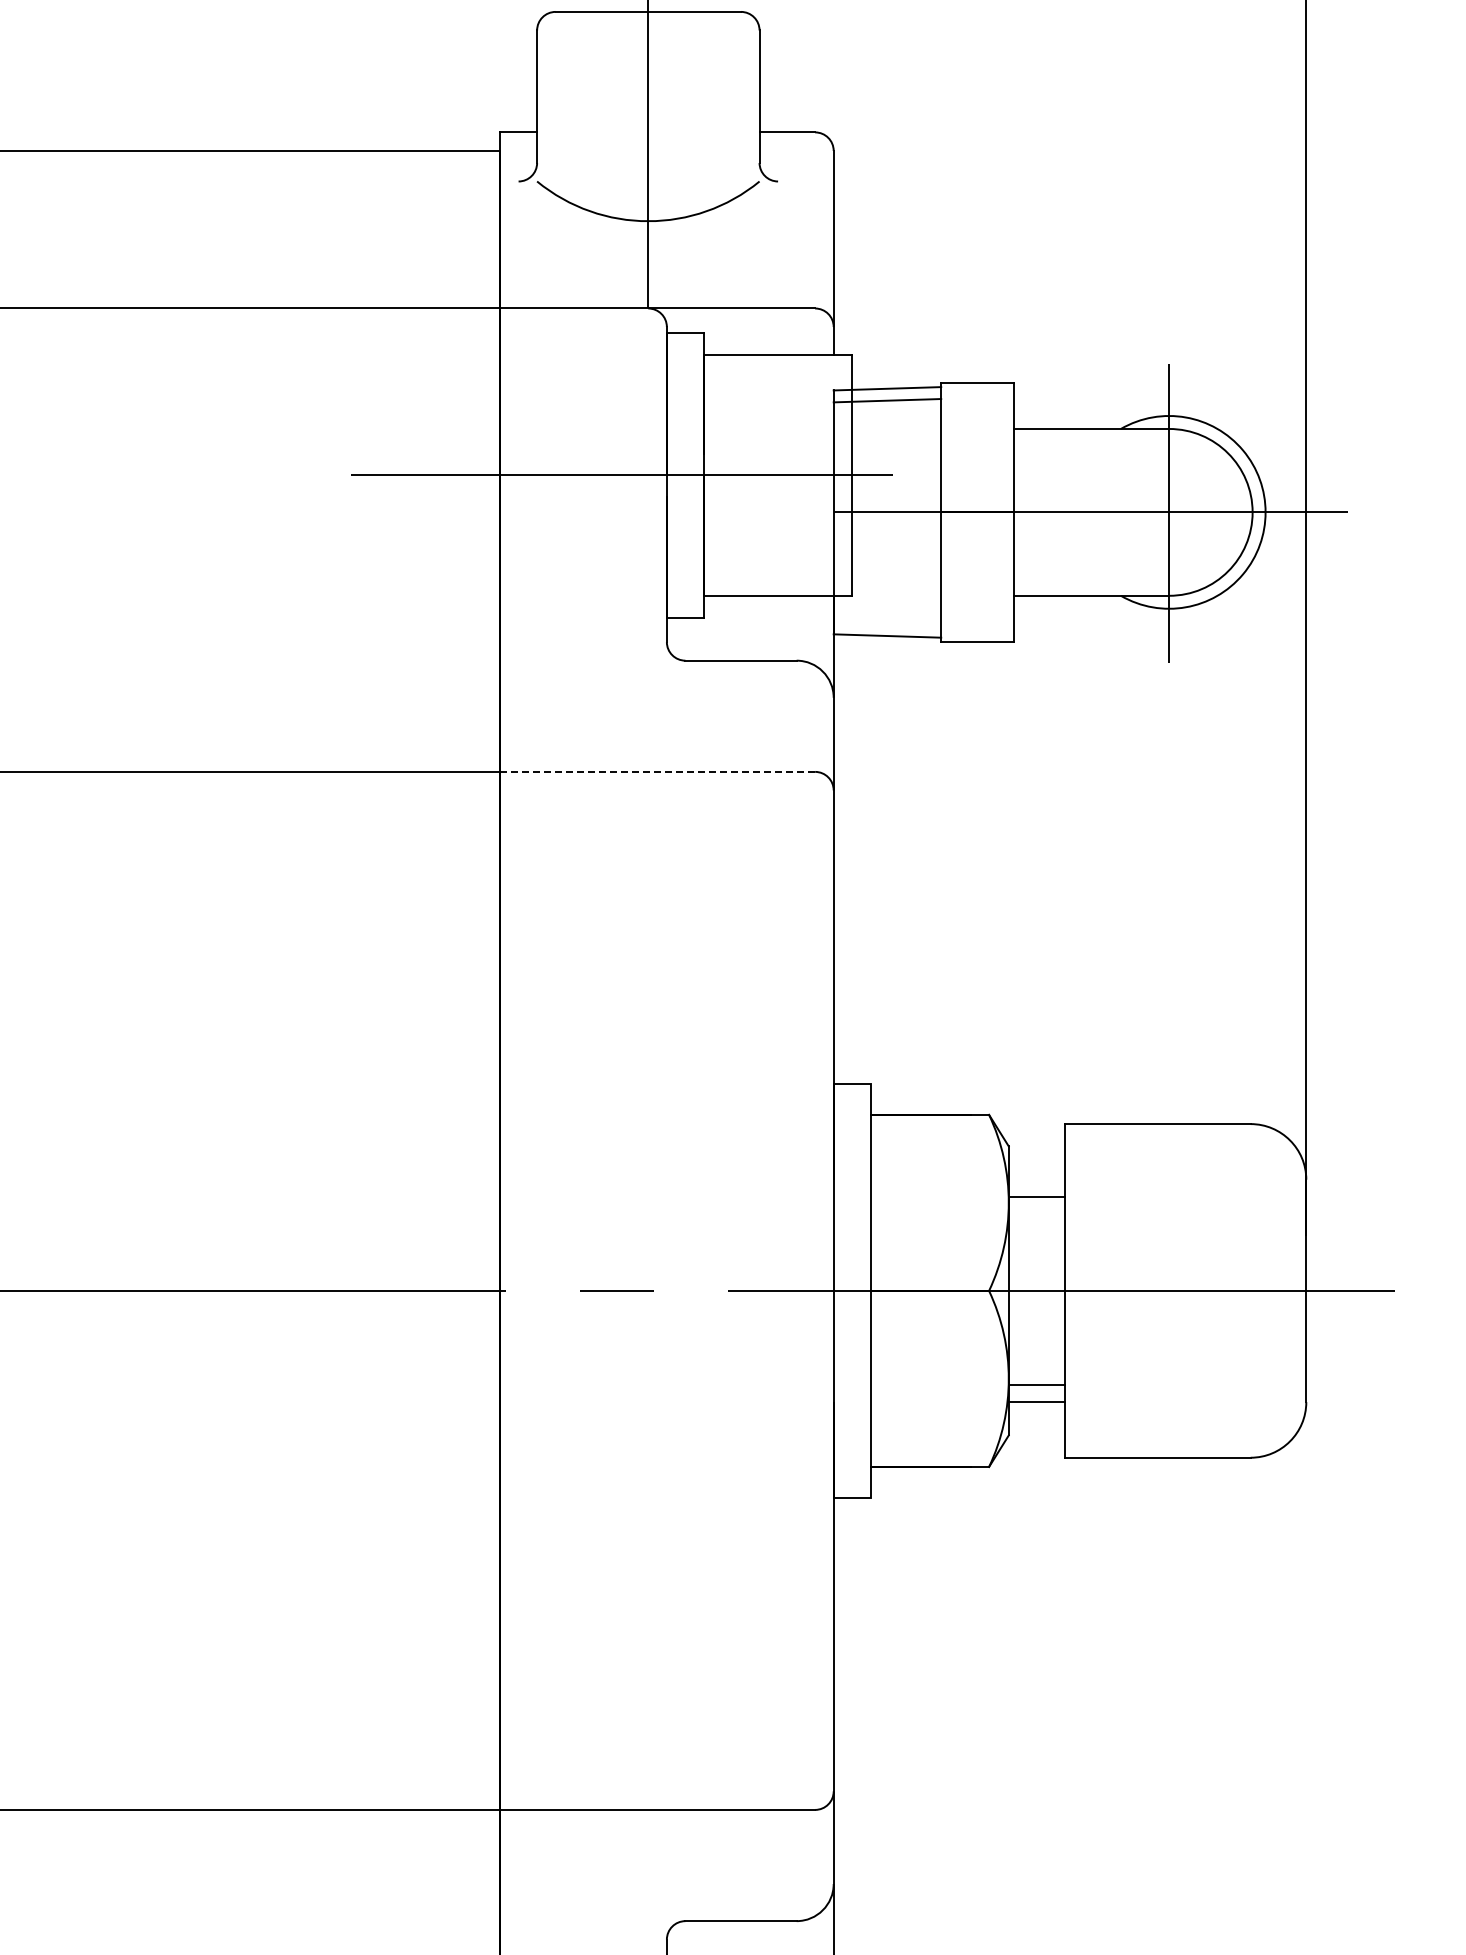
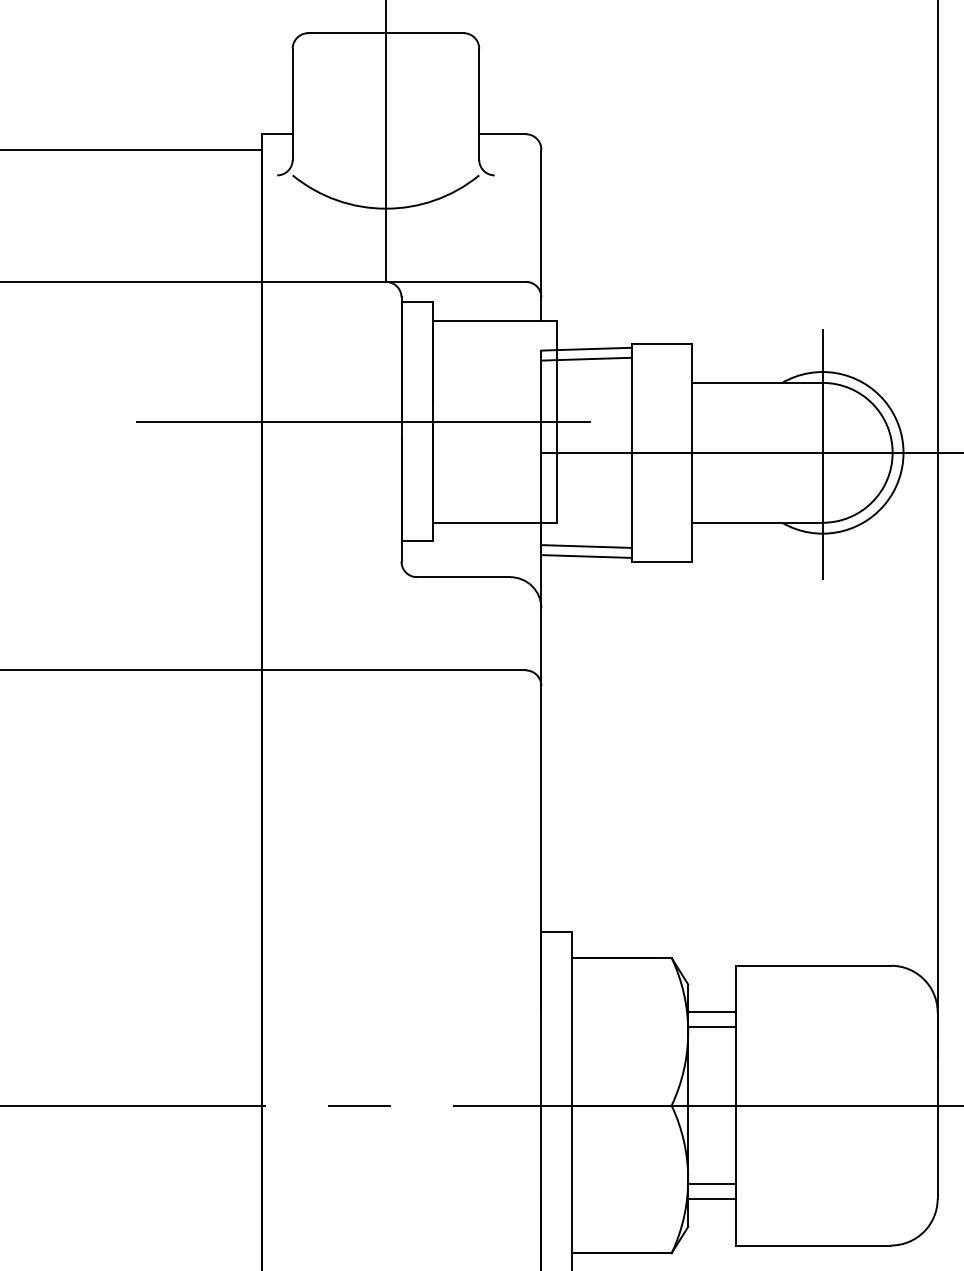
line: (887, 623) -> (586, 546), added
line: (657, 771) -> (393, 670), dashed -> solid
line: (1036, 1179) -> (711, 1012), added

